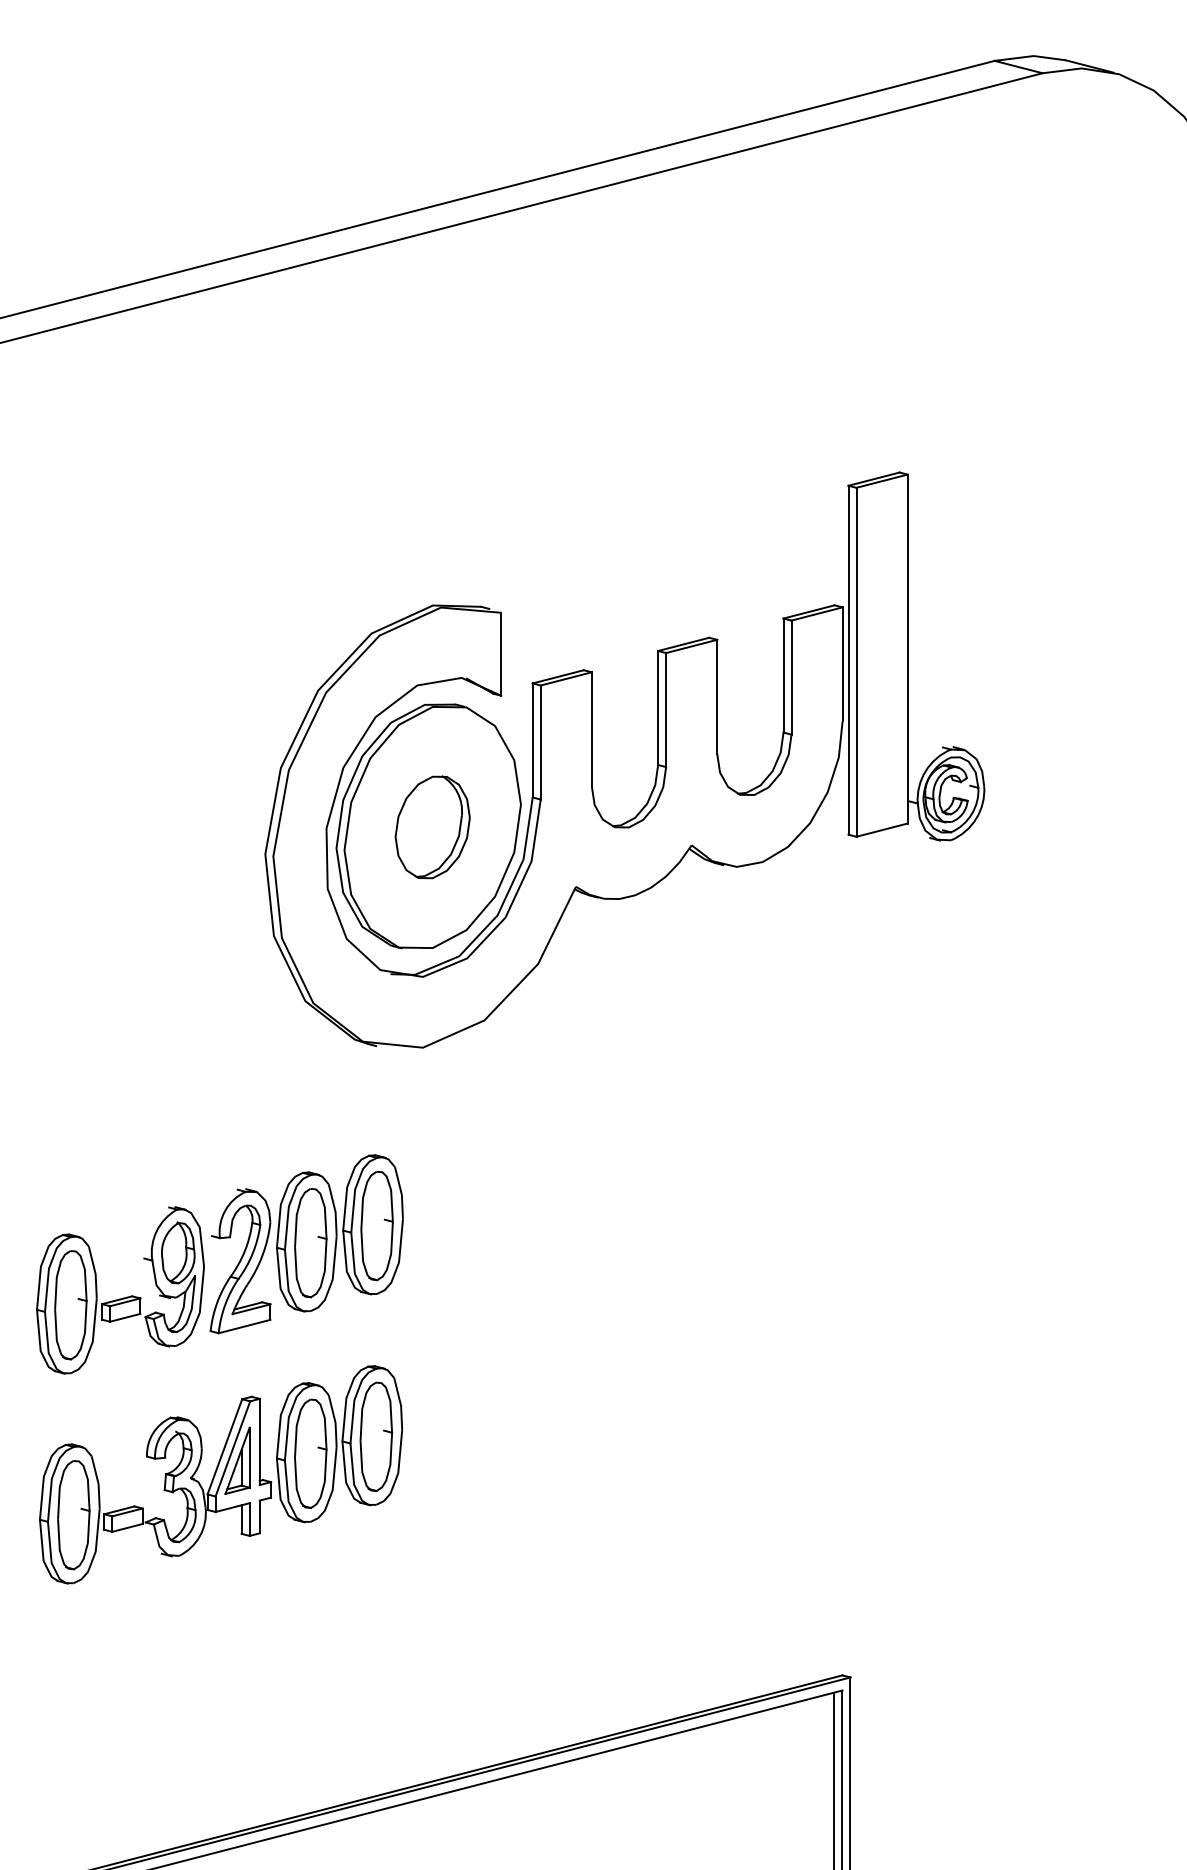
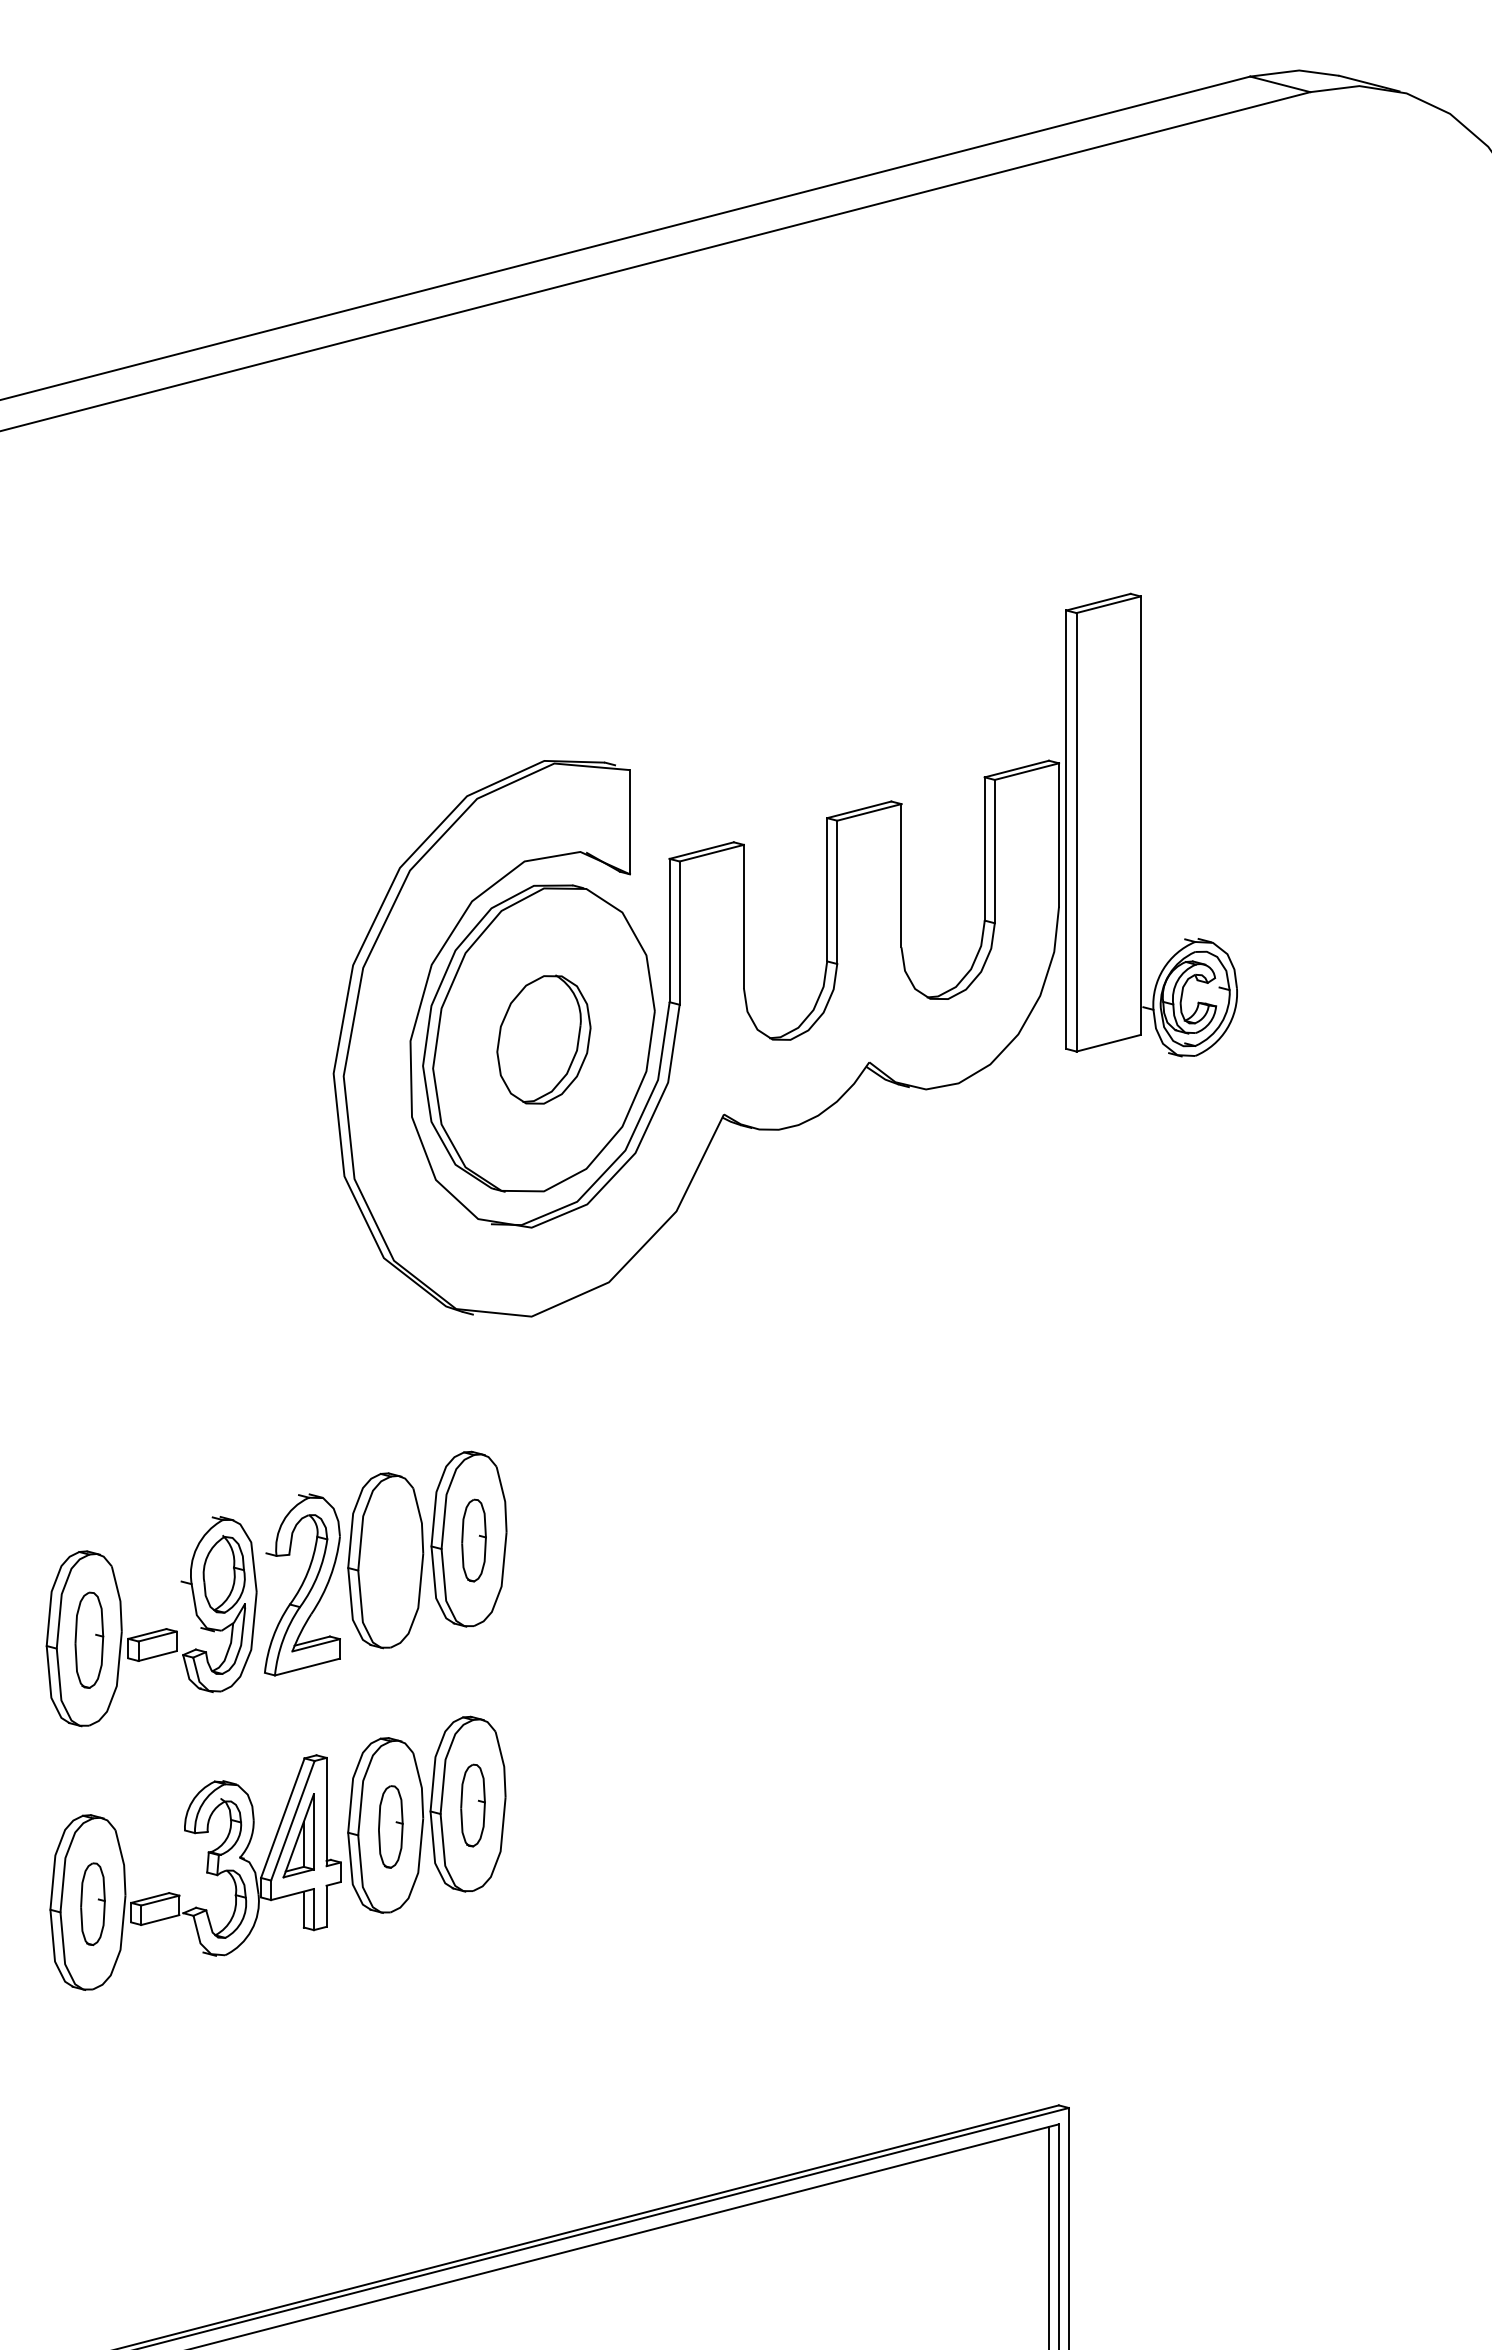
part: (376, 1225) -> (473, 1540), size x0.6
part: (310, 1243) -> (390, 1562), removed
part: (71, 1305) -> (89, 1640), size x0.7
part: (375, 1436) -> (472, 1805), size x0.6
part: (310, 1453) -> (390, 1826), size x0.6
part: (73, 1515) -> (92, 1904), size x0.6

